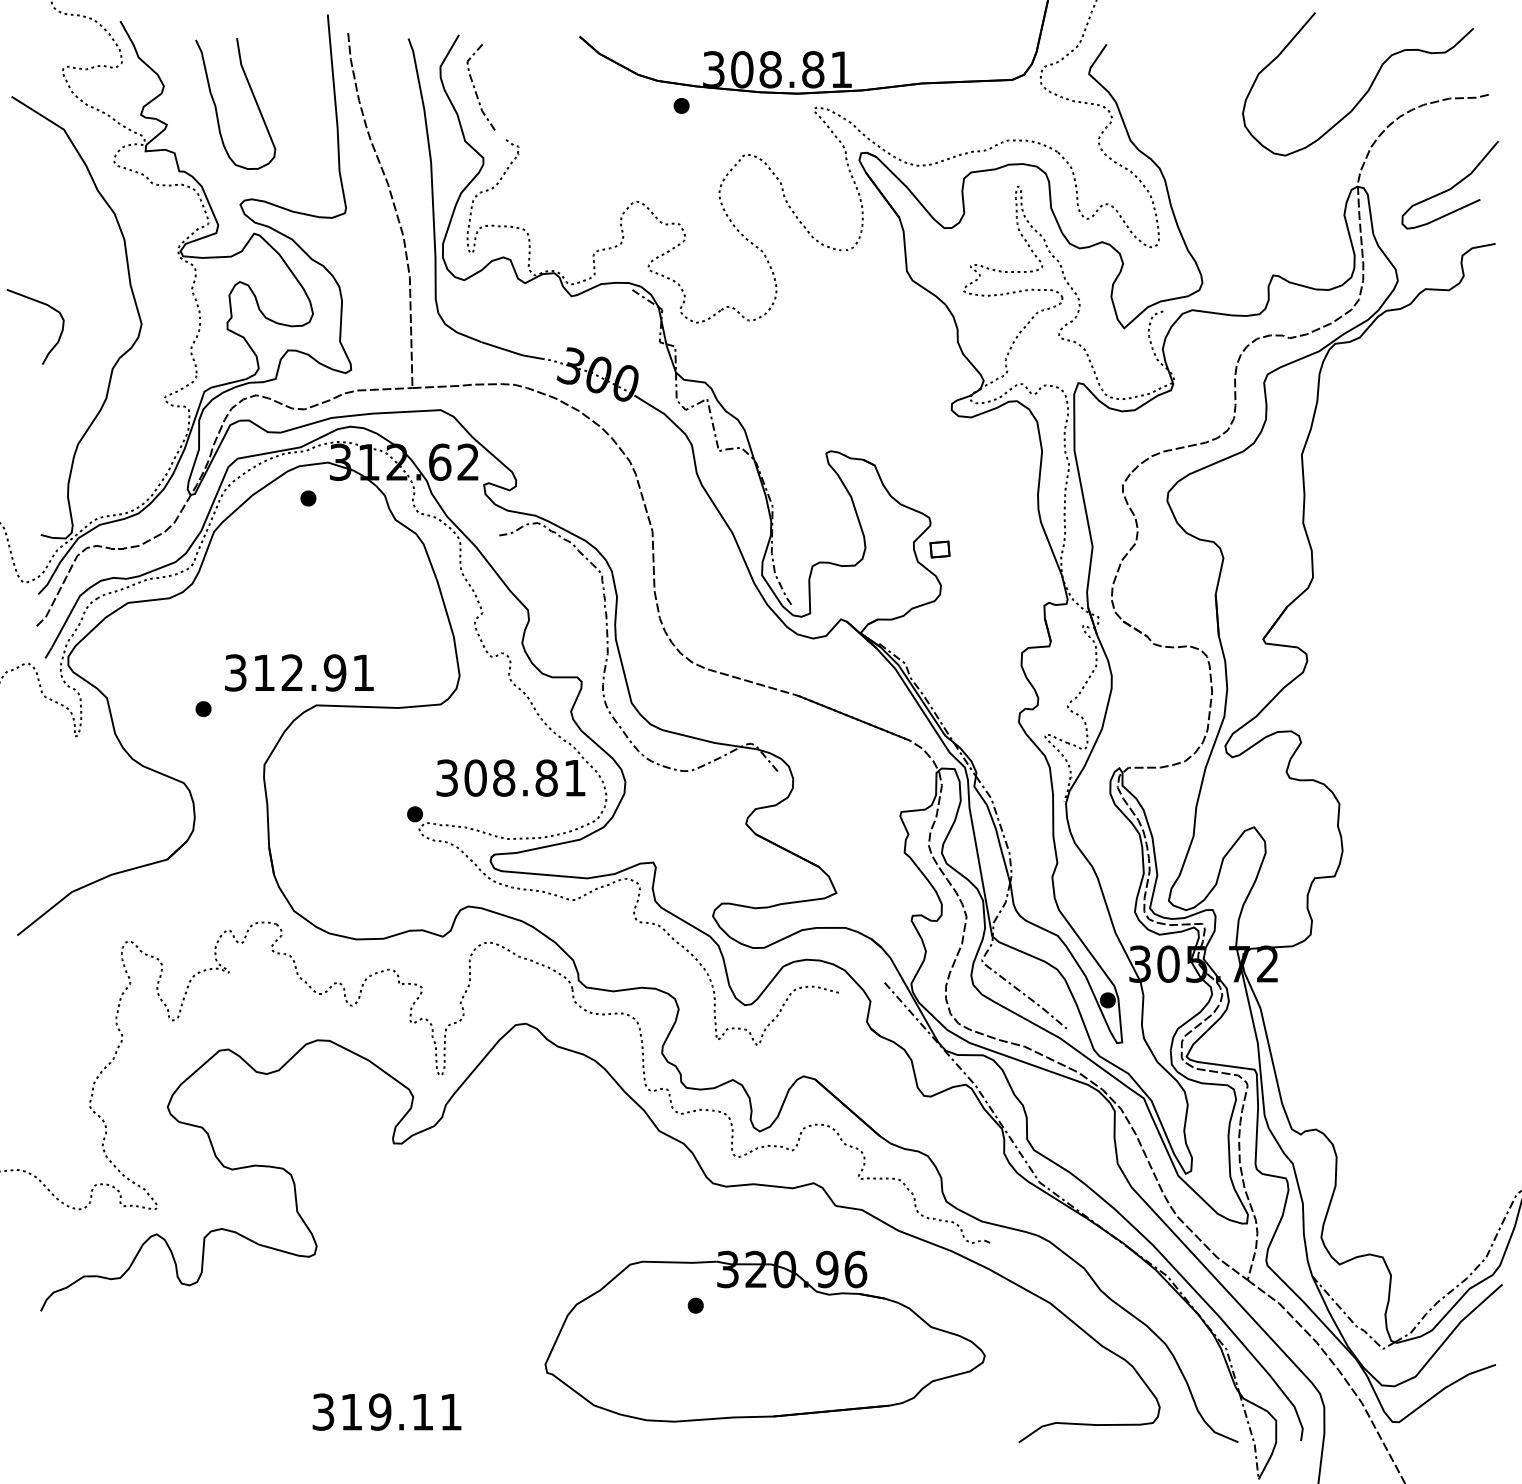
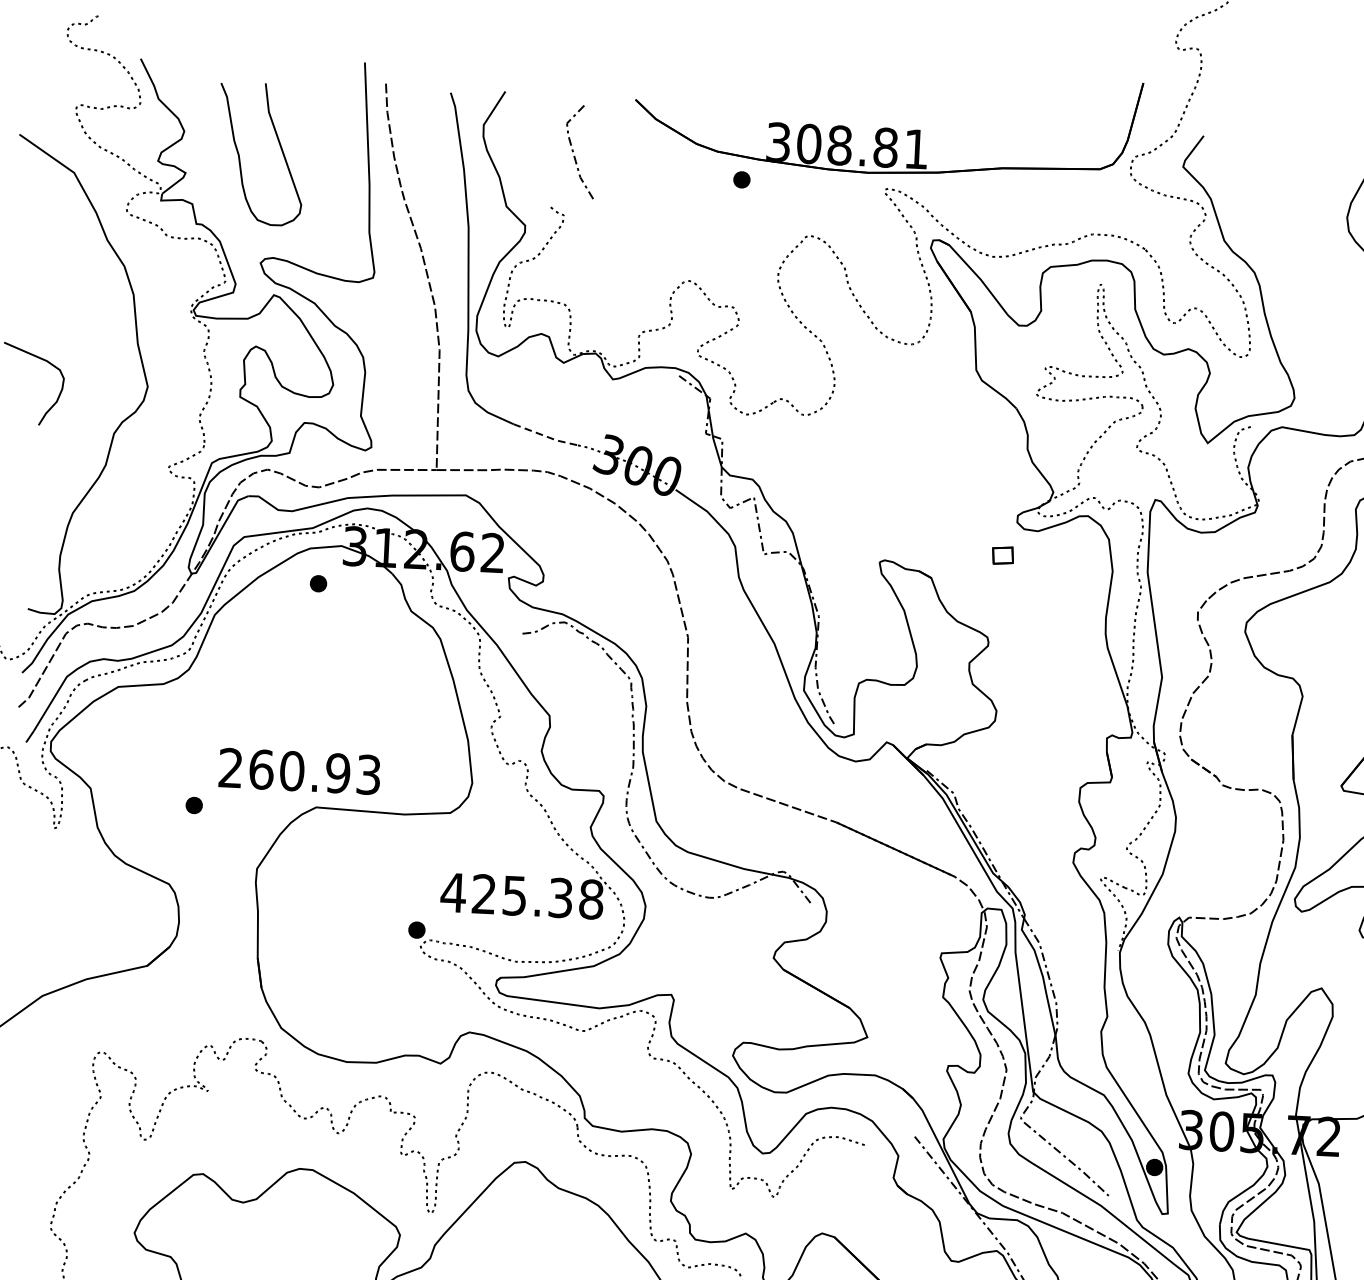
line: (476, 91) -> (575, 156), moved
line: (512, 352) -> (546, 436), solid -> dashed
part: (939, 549) -> (1002, 555), moved
text: (299, 672) -> (299, 771), 312.91 -> 260.93
text: (510, 777) -> (521, 895), 308.81 -> 425.38

